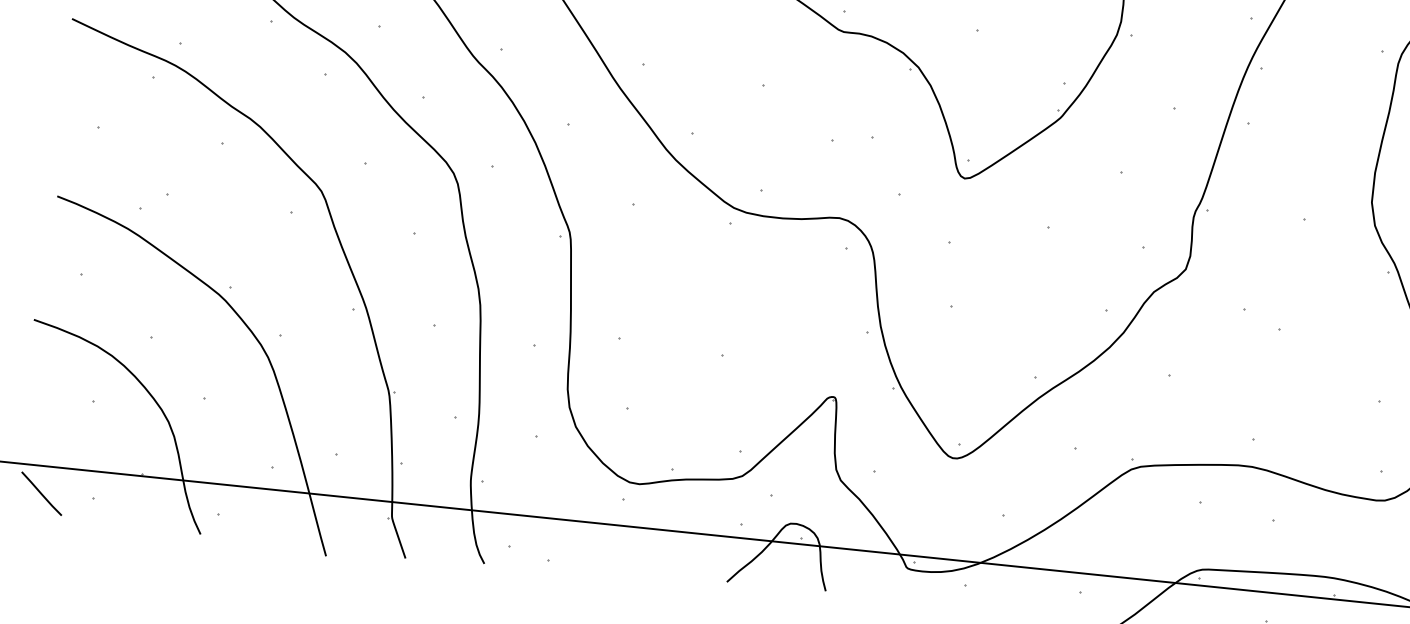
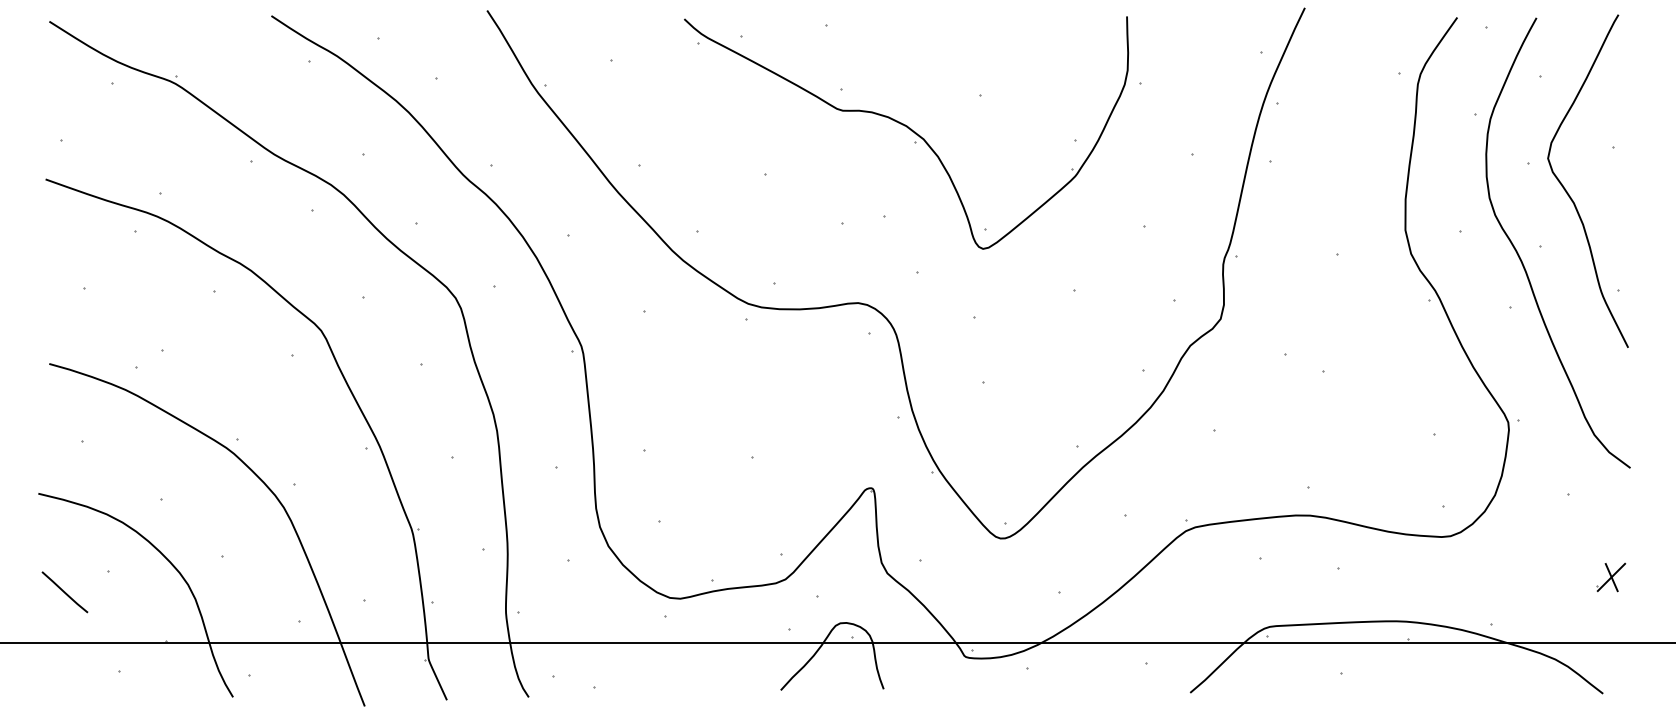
line: (41, 493) -> (64, 592), moved

